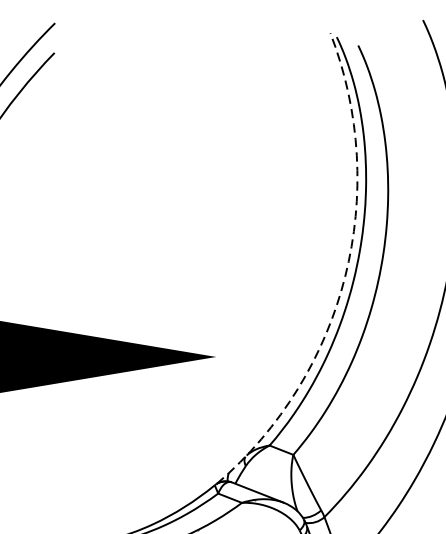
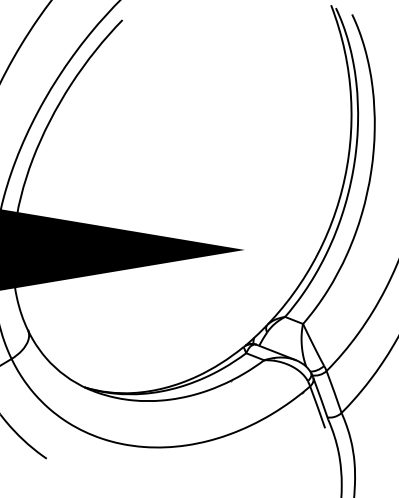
arc: (345, 276) -> (342, 189), dashed -> solid

